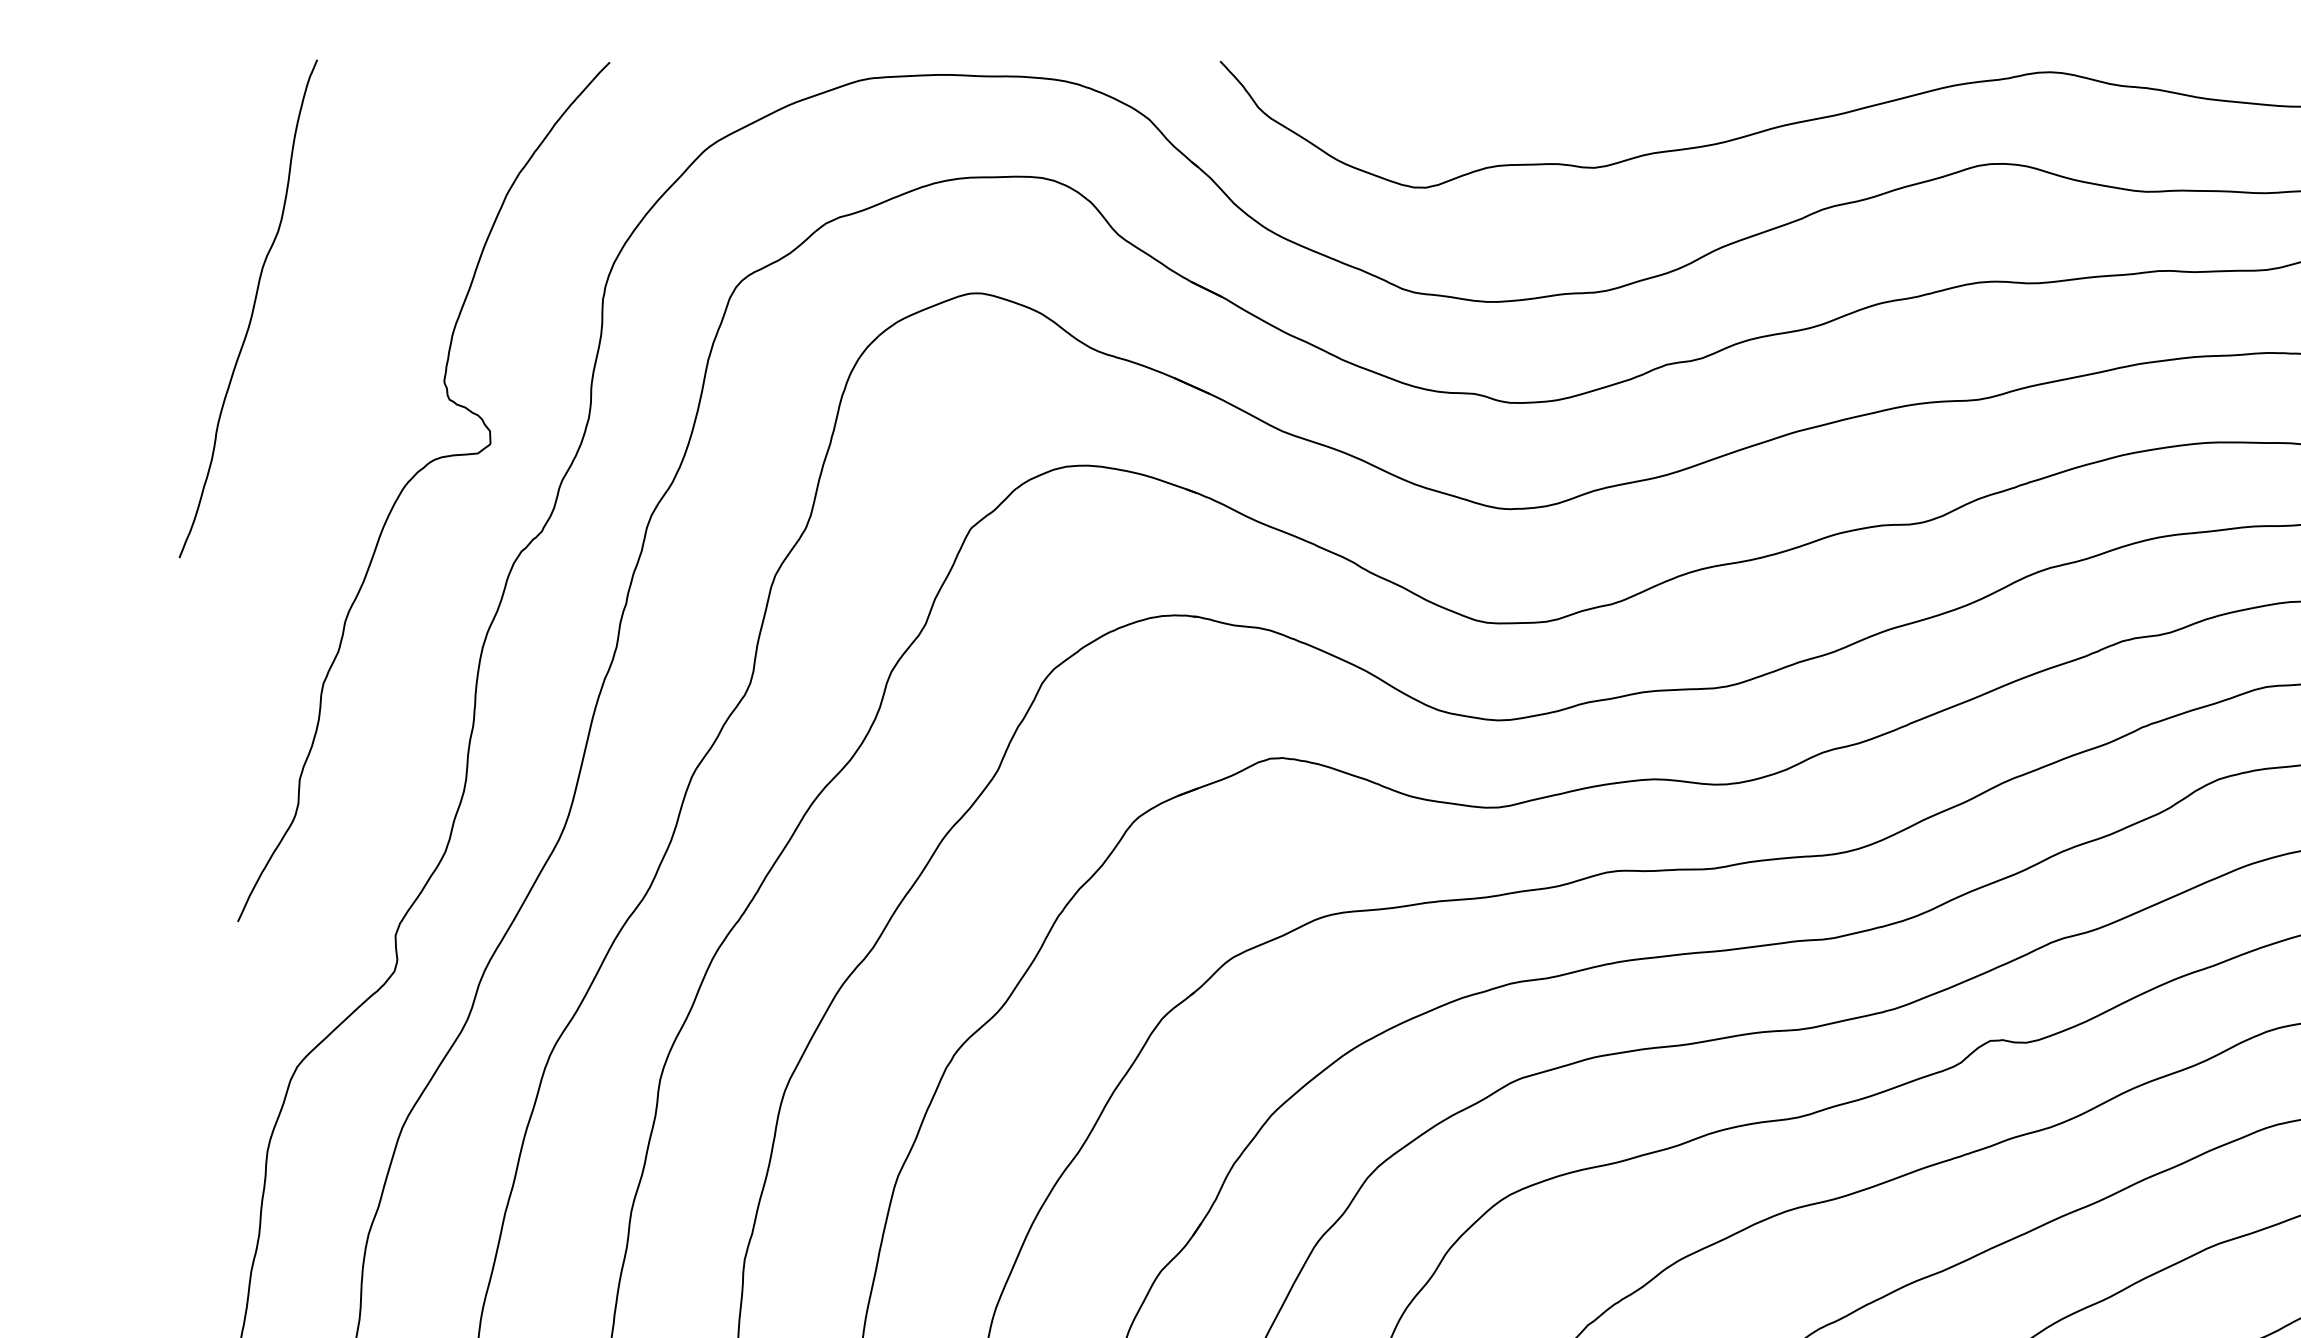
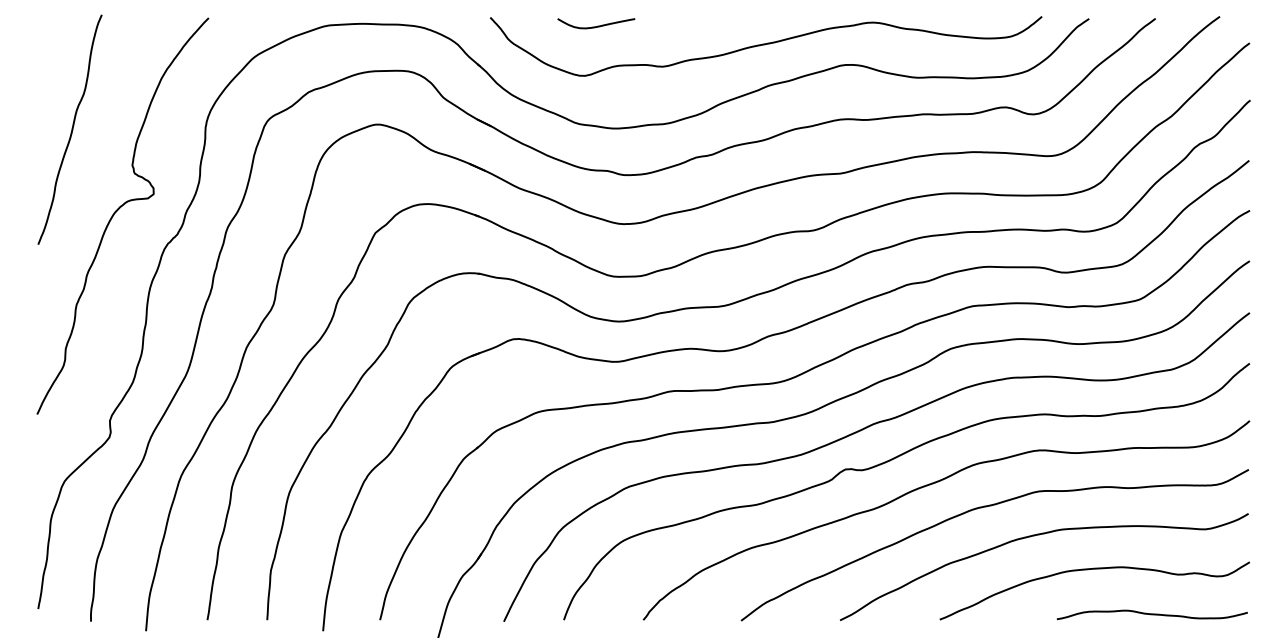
curve: (1452, 78) -> (597, 25), added
curve: (251, 308) -> (71, 129), moved

